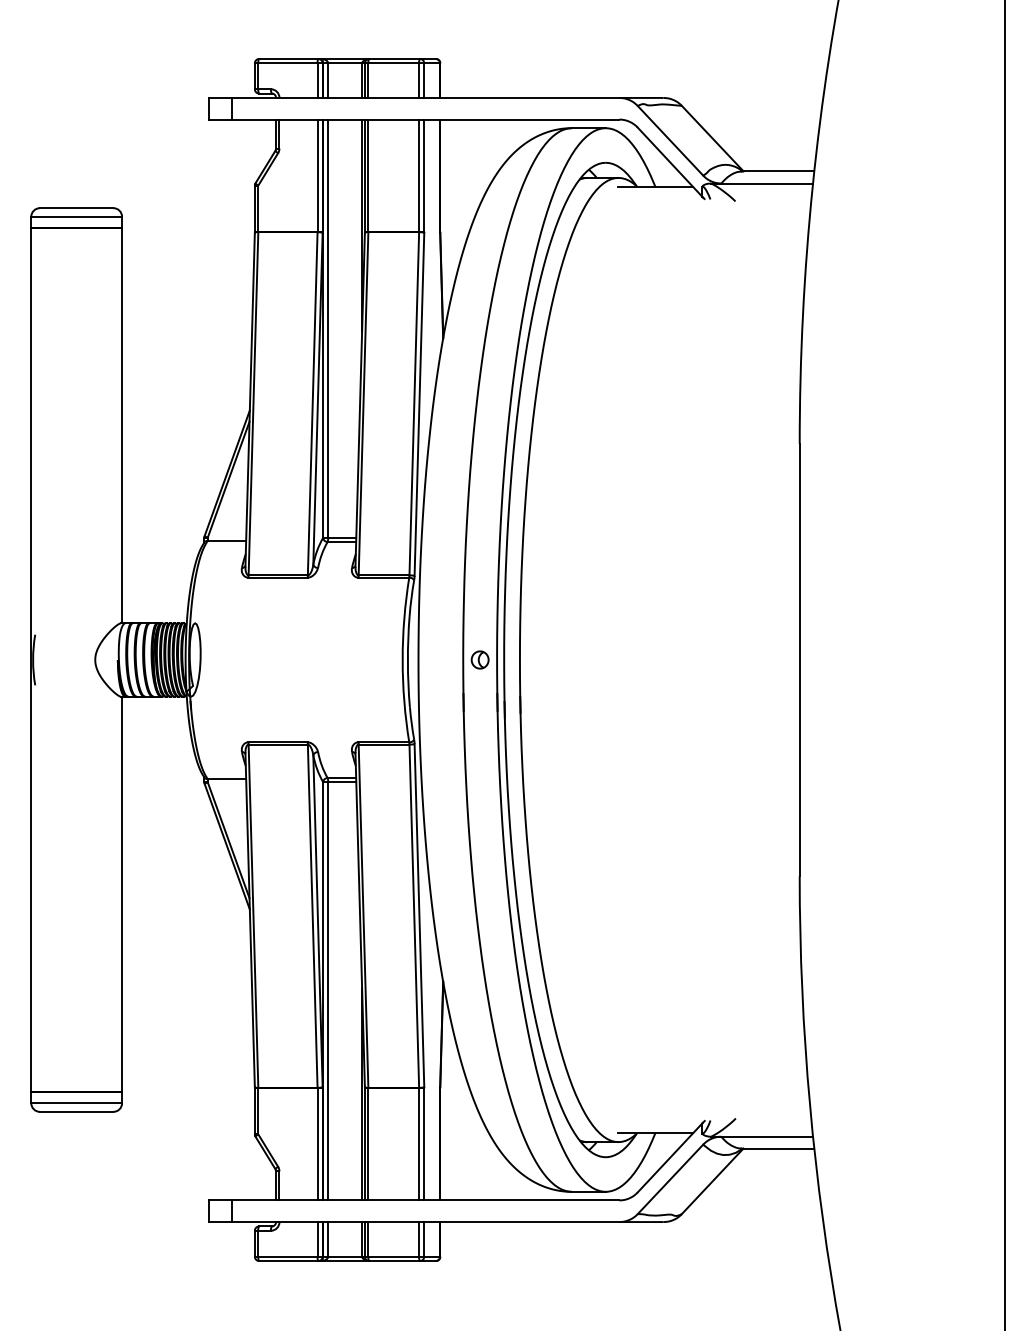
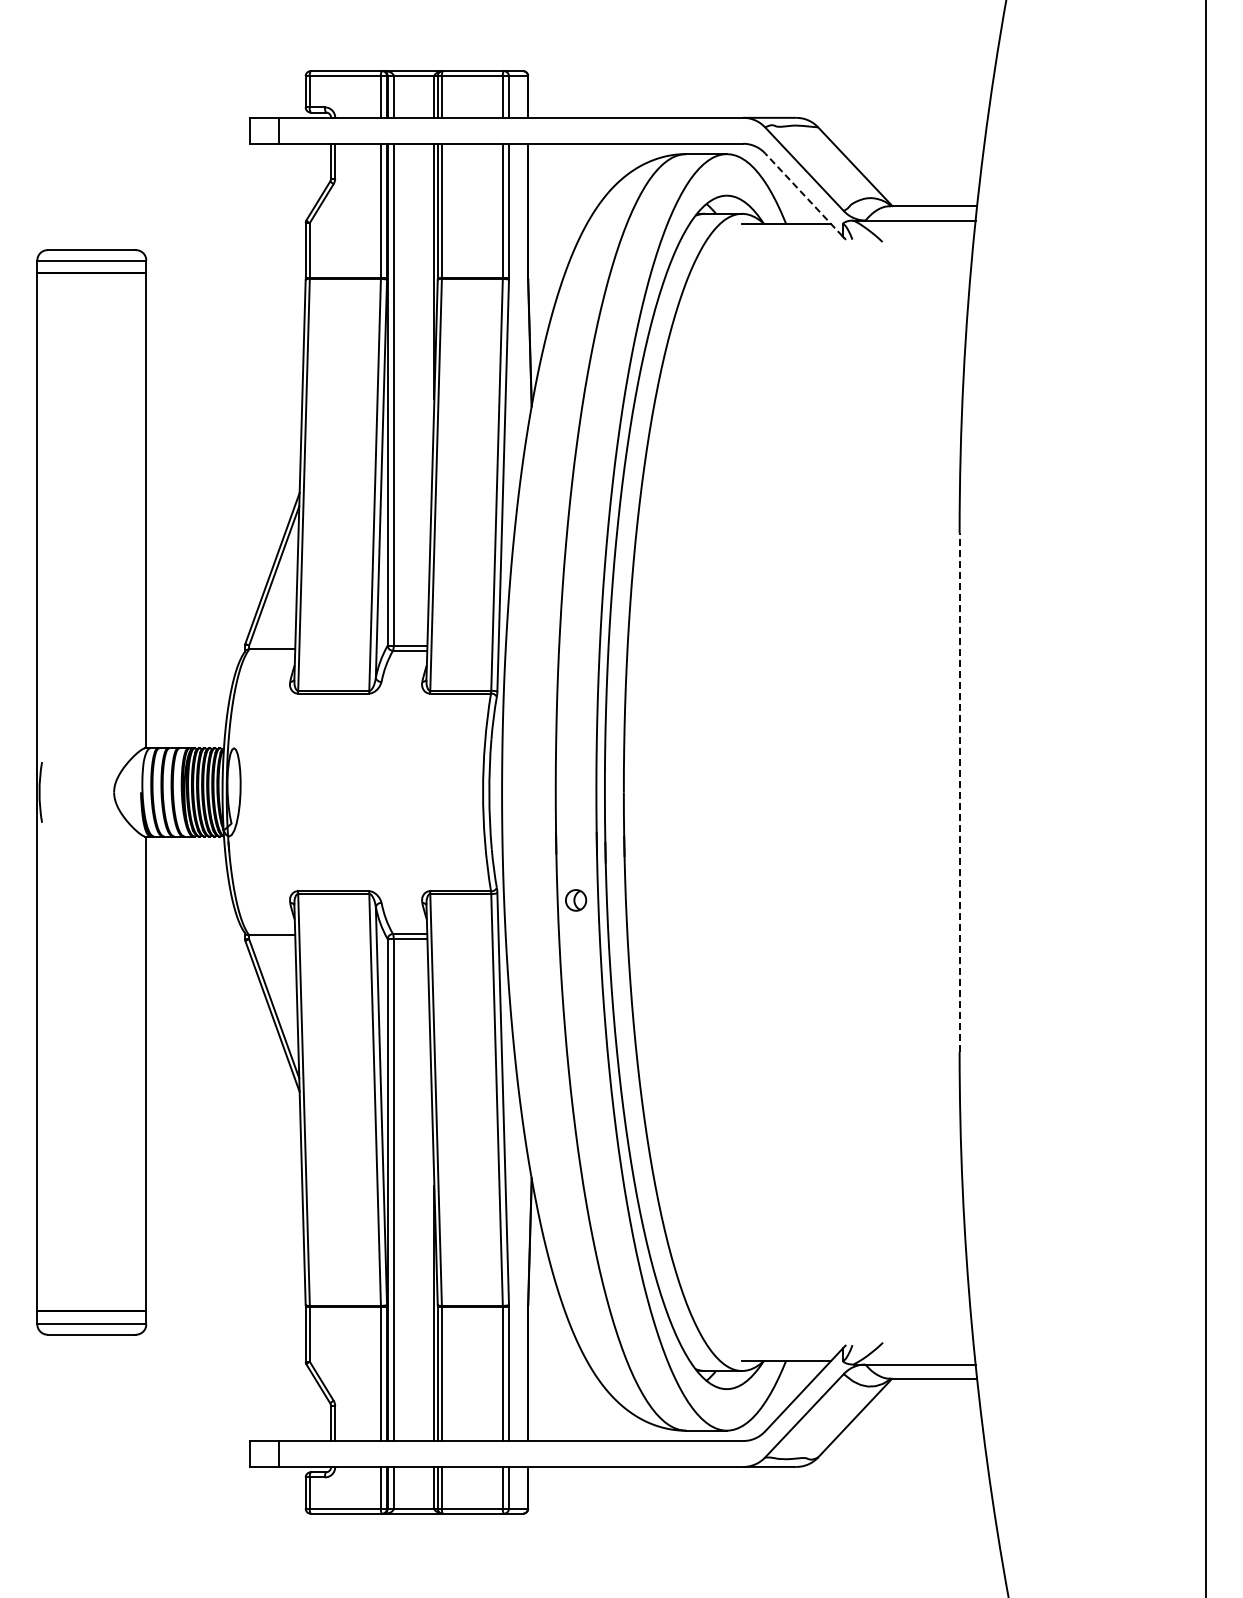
line: (669, 161) -> (803, 194), solid -> dashed
line: (799, 659) -> (959, 791), solid -> dashed
part: (480, 660) -> (576, 900), moved

